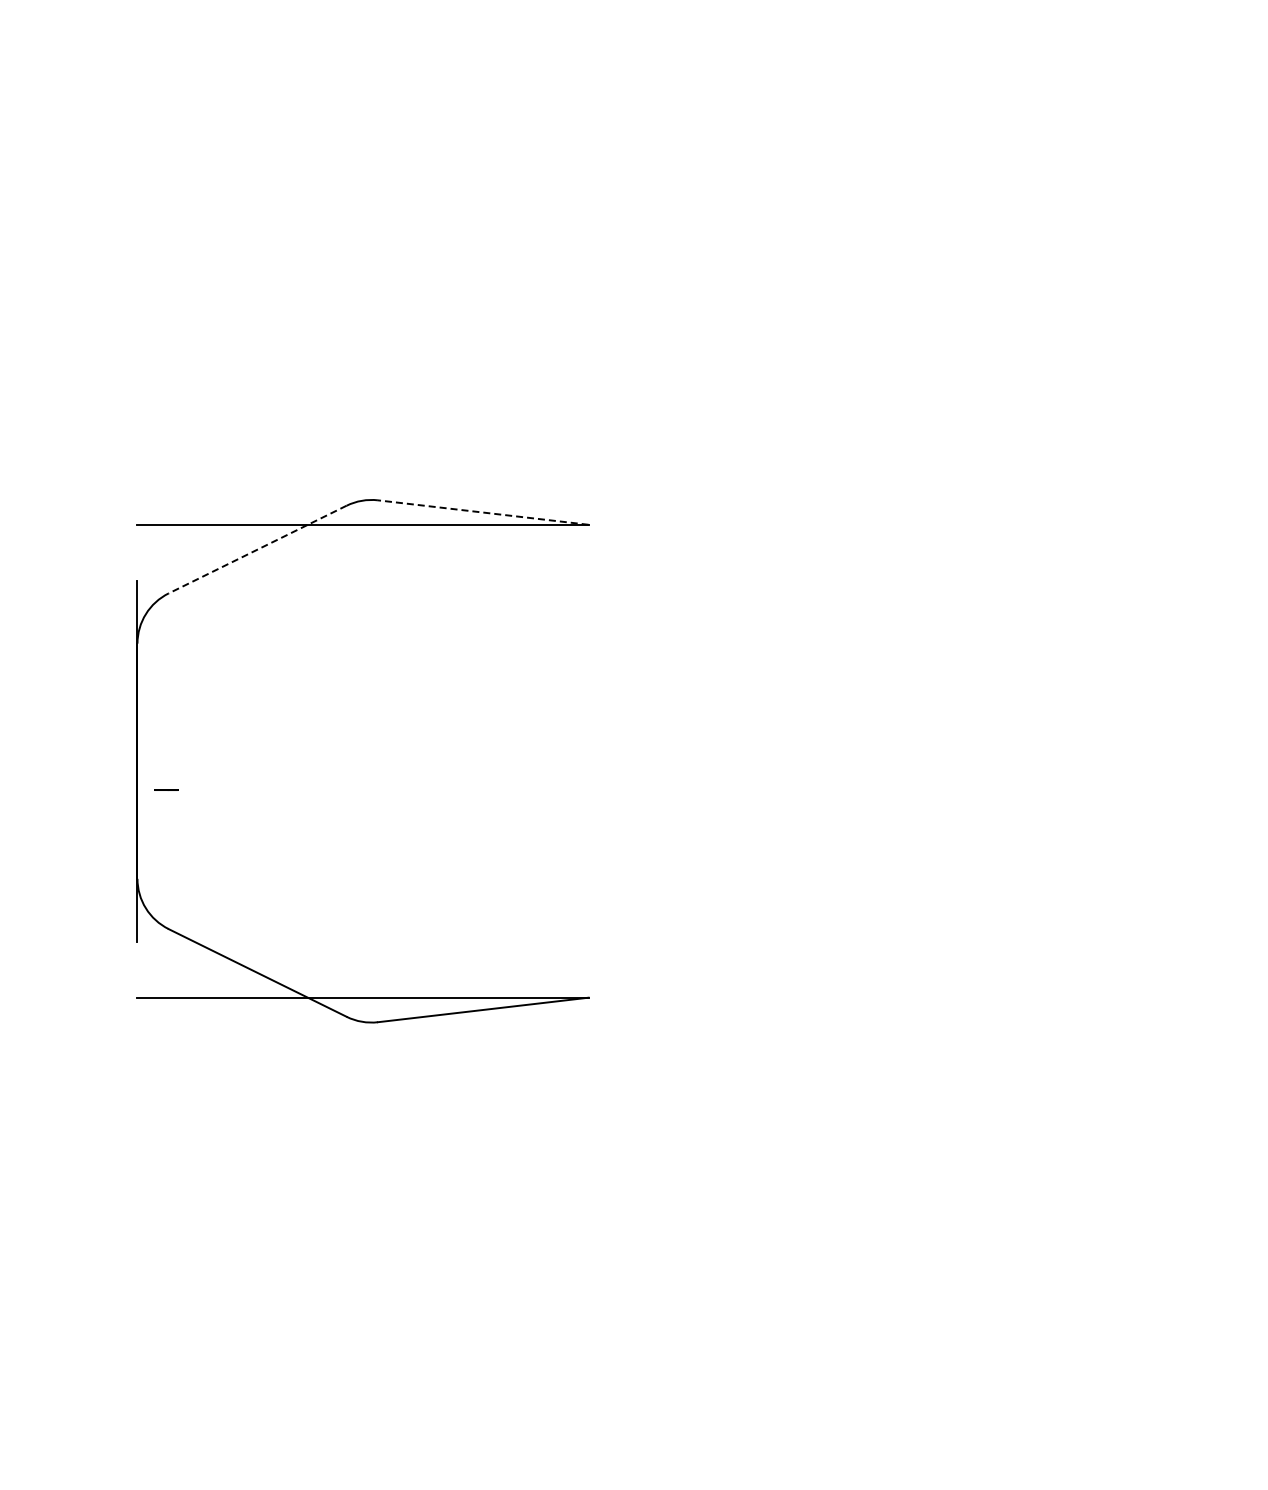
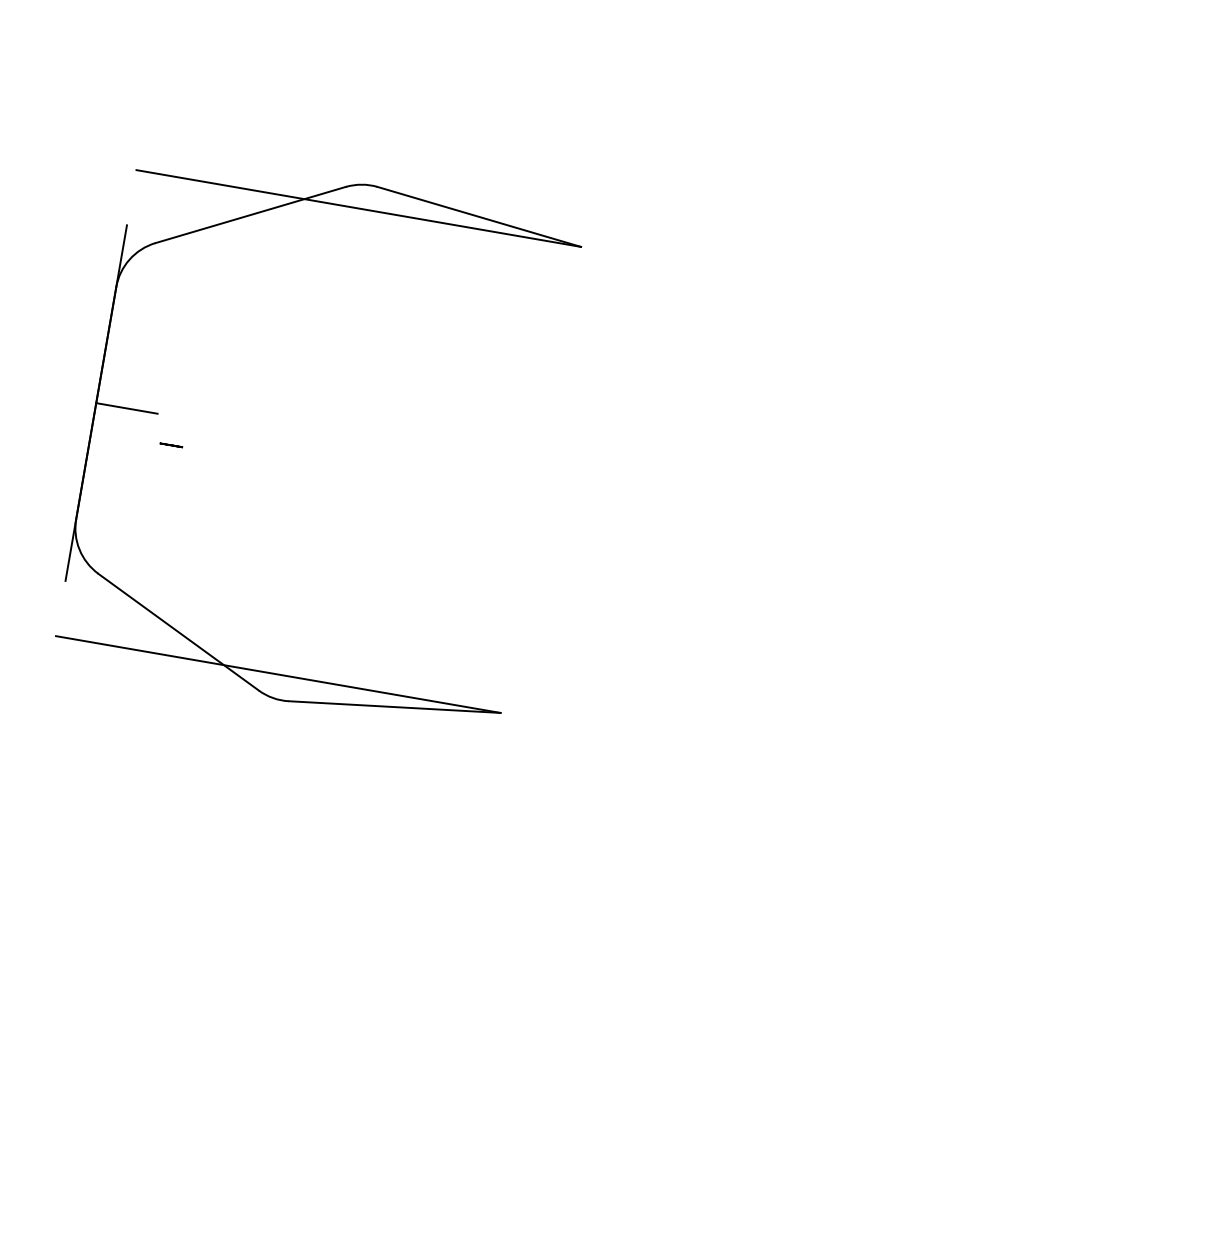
line: (482, 512) -> (478, 216), dashed -> solid
line: (257, 549) -> (250, 214), dashed -> solid
line: (168, 761) -> (126, 408), added
line: (166, 789) -> (171, 444), moved

